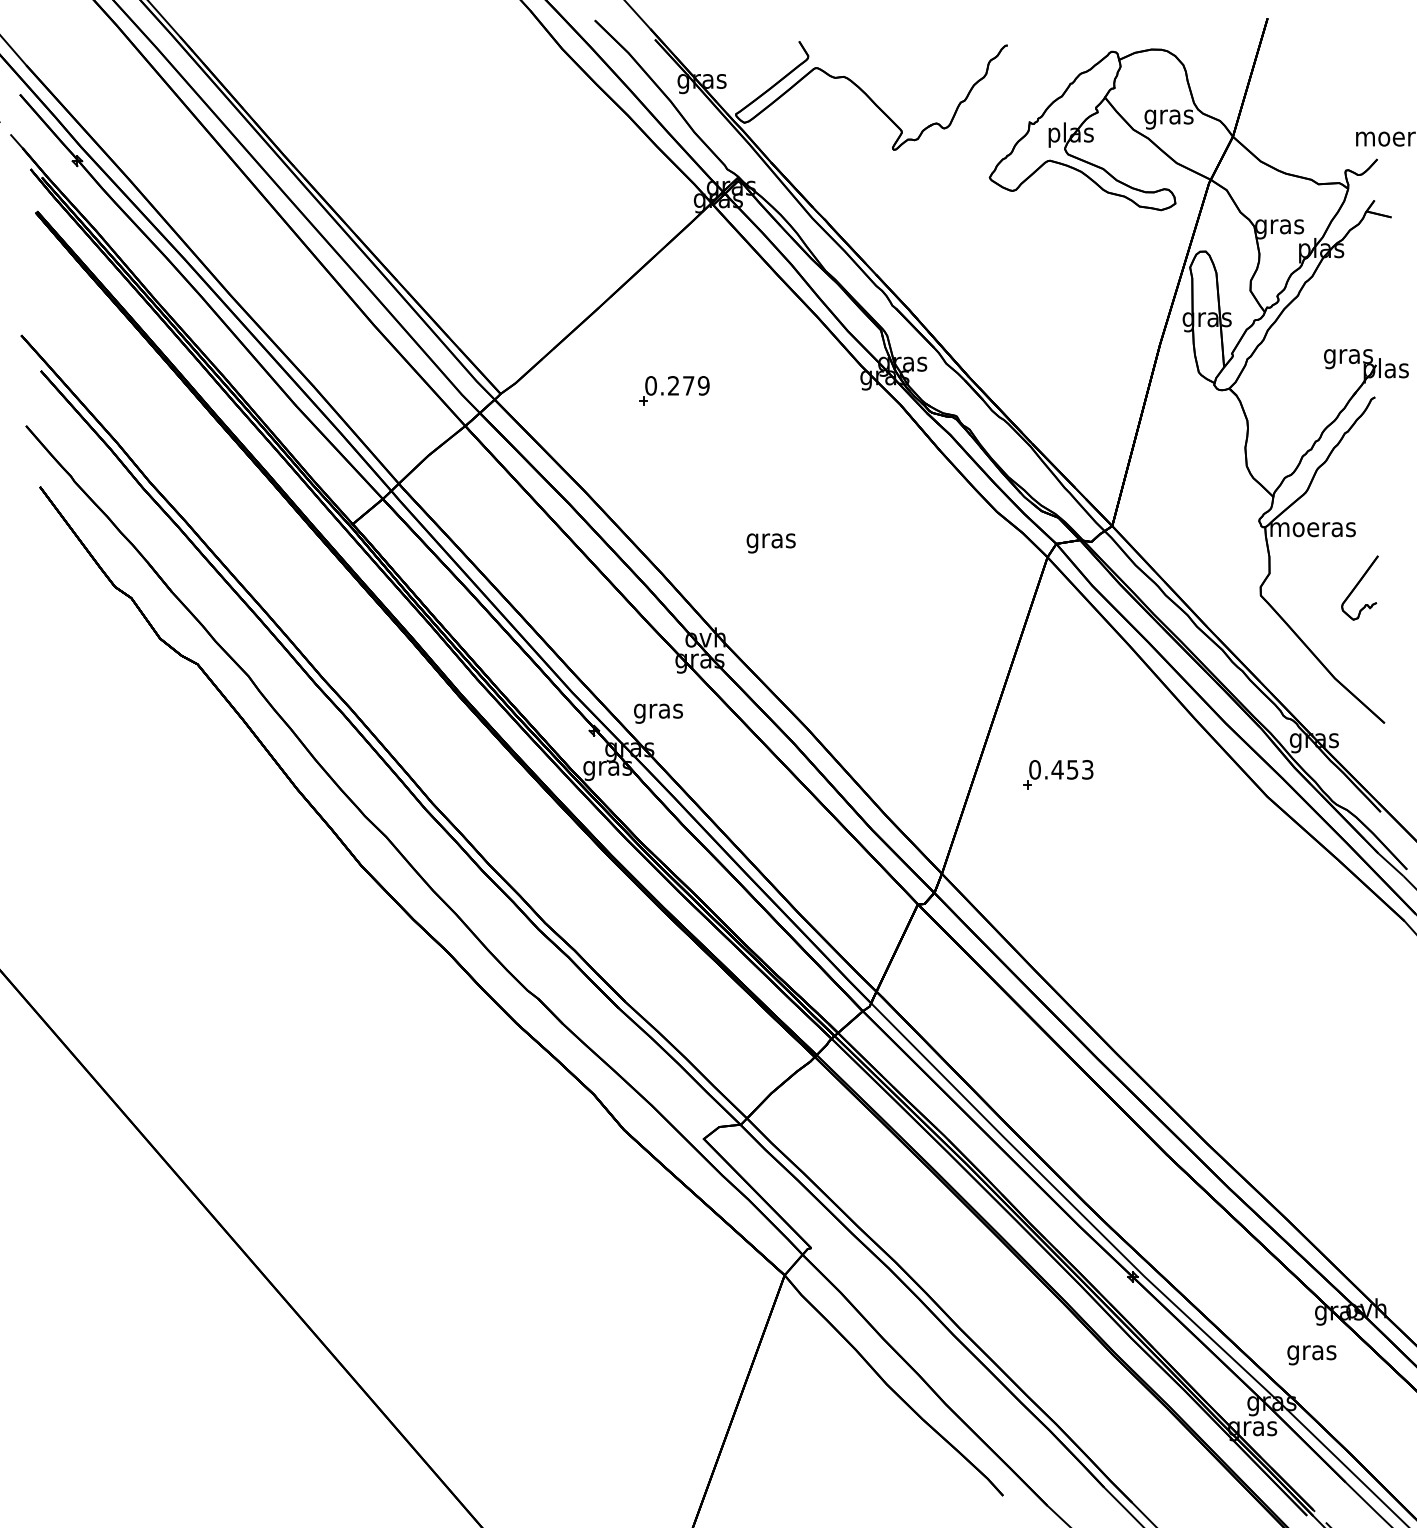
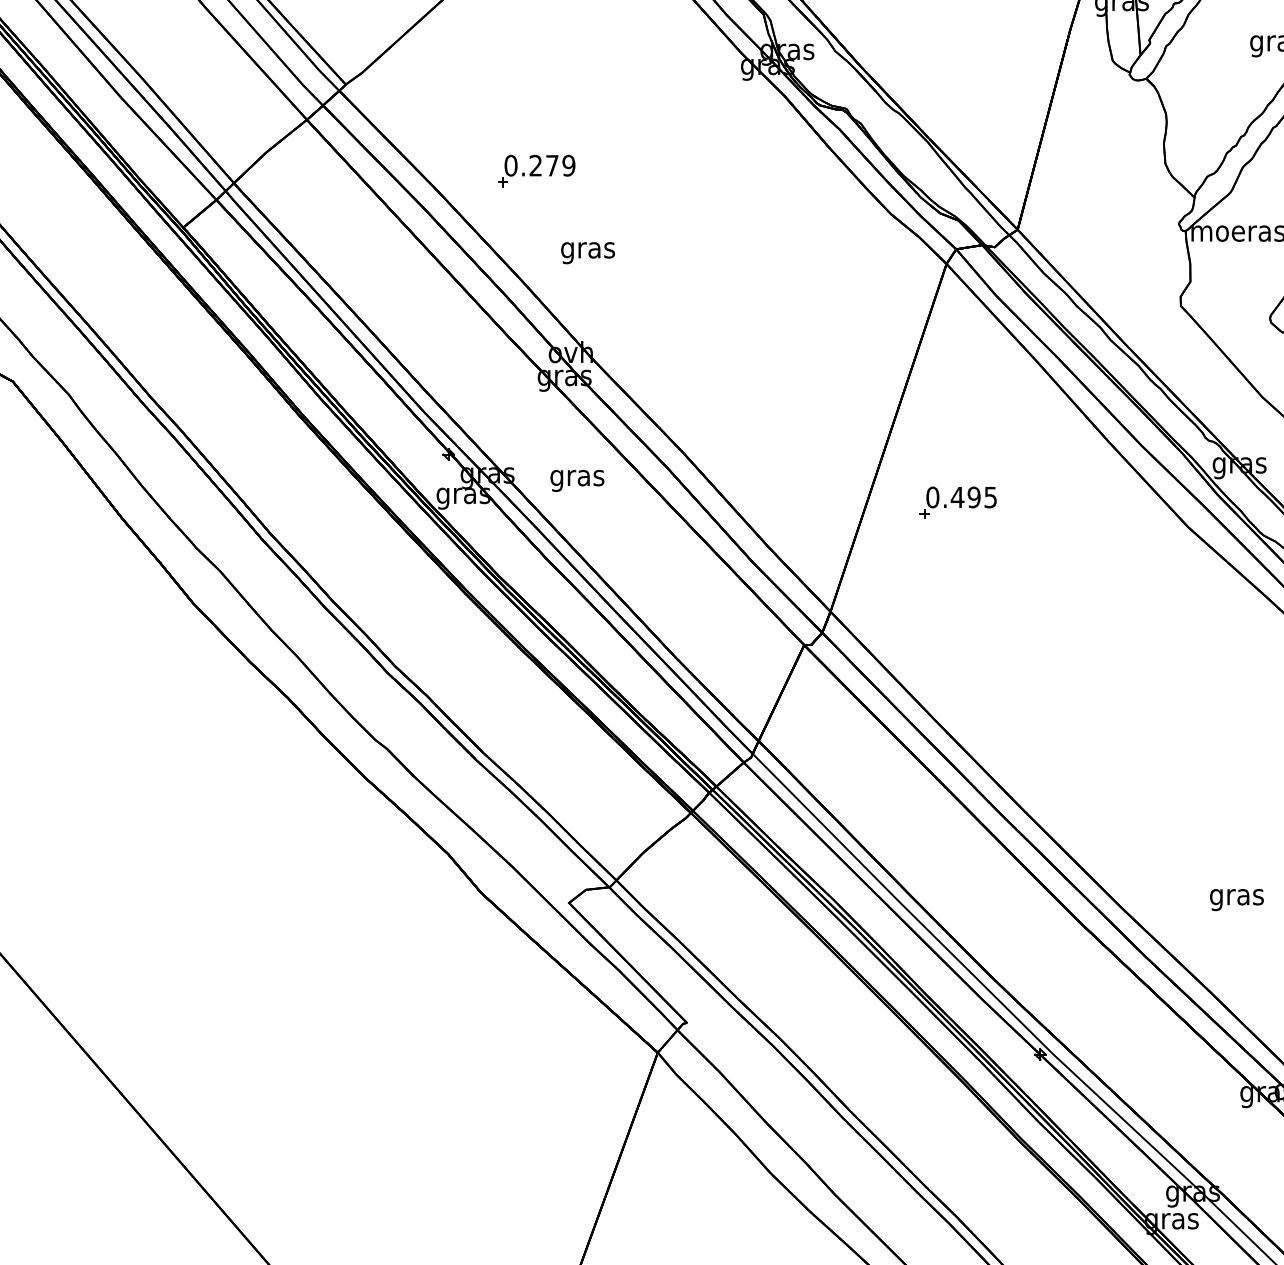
part: (674, 390) -> (536, 170), moved
text: (770, 543) -> (587, 253), moved
text: (658, 713) -> (577, 480), moved
text: (1079, 769) -> (981, 497), 0.453 -> 0.495
text: (1311, 1355) -> (1236, 900), moved

